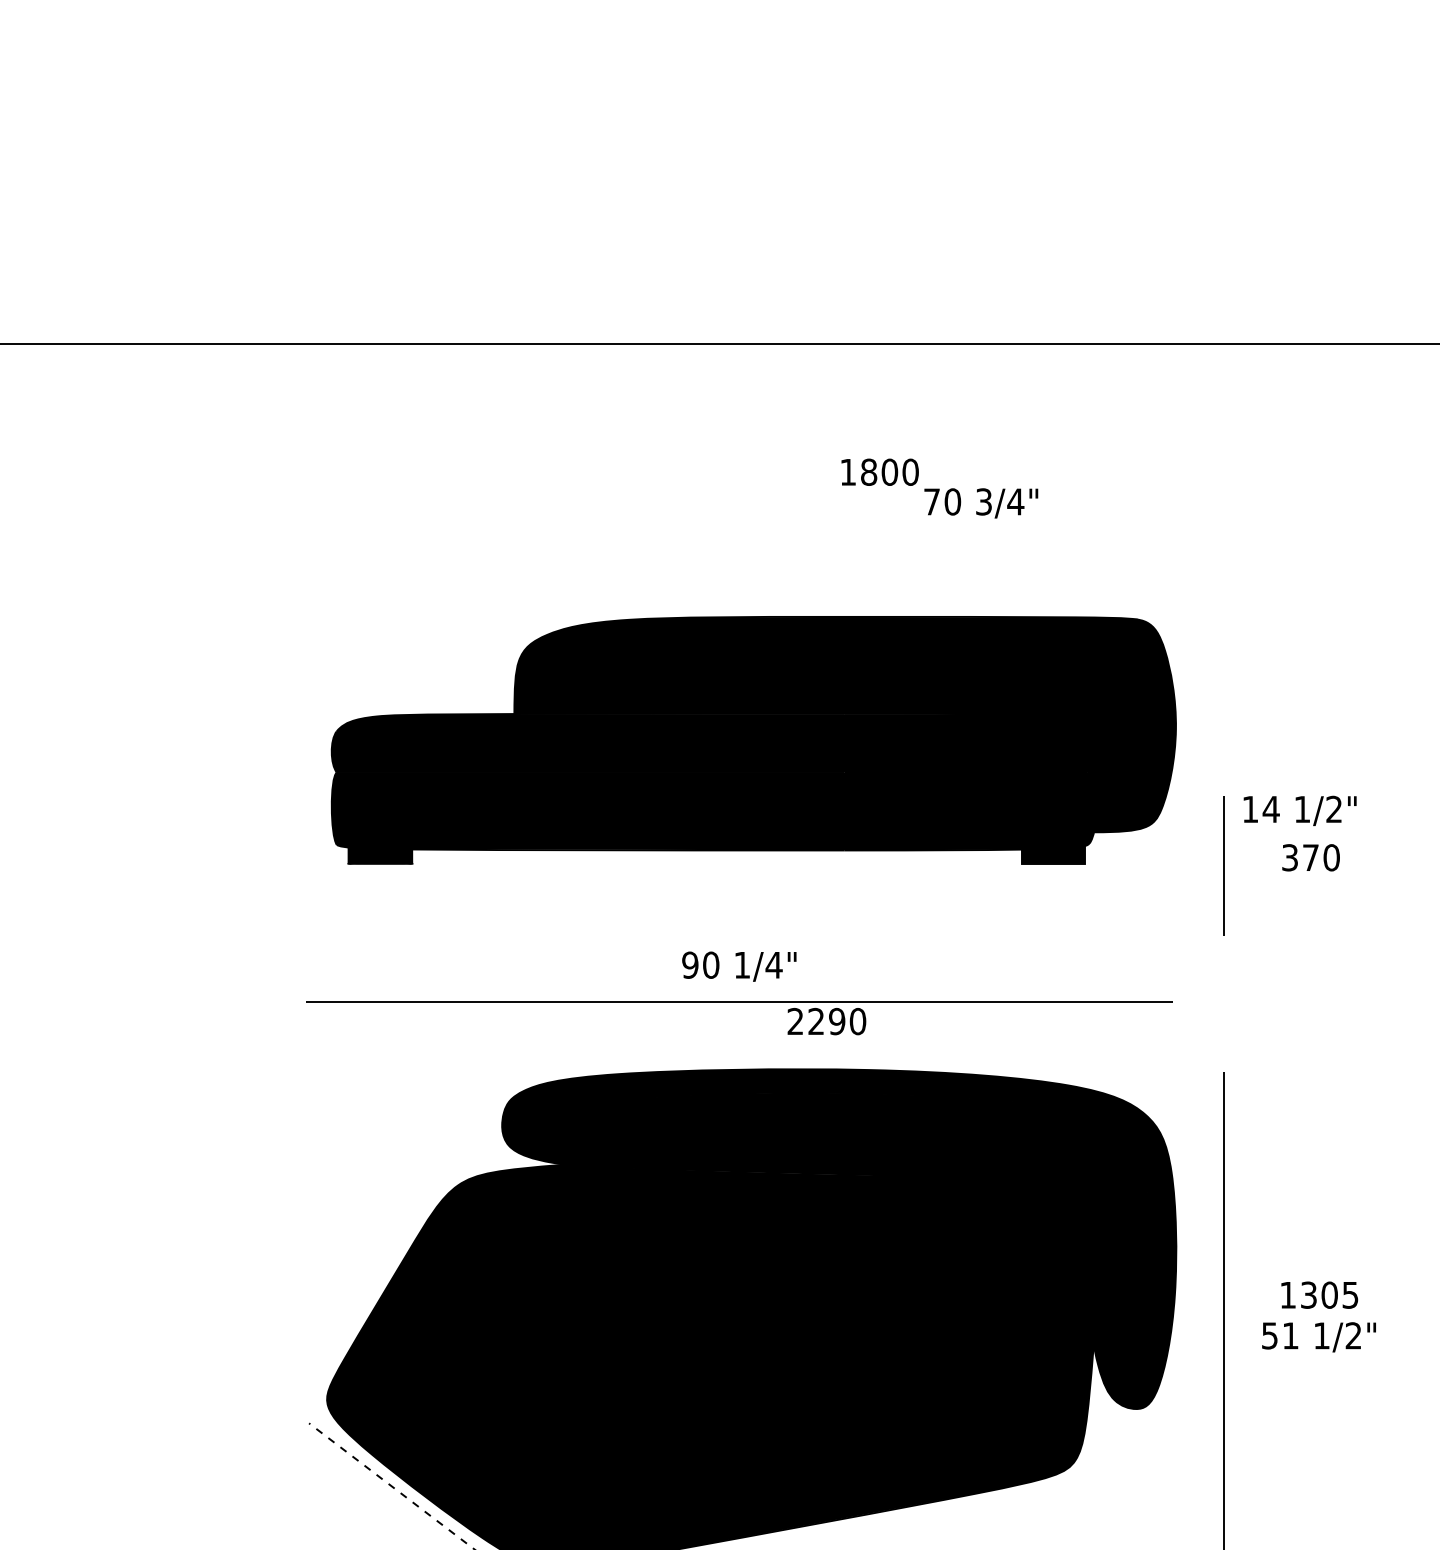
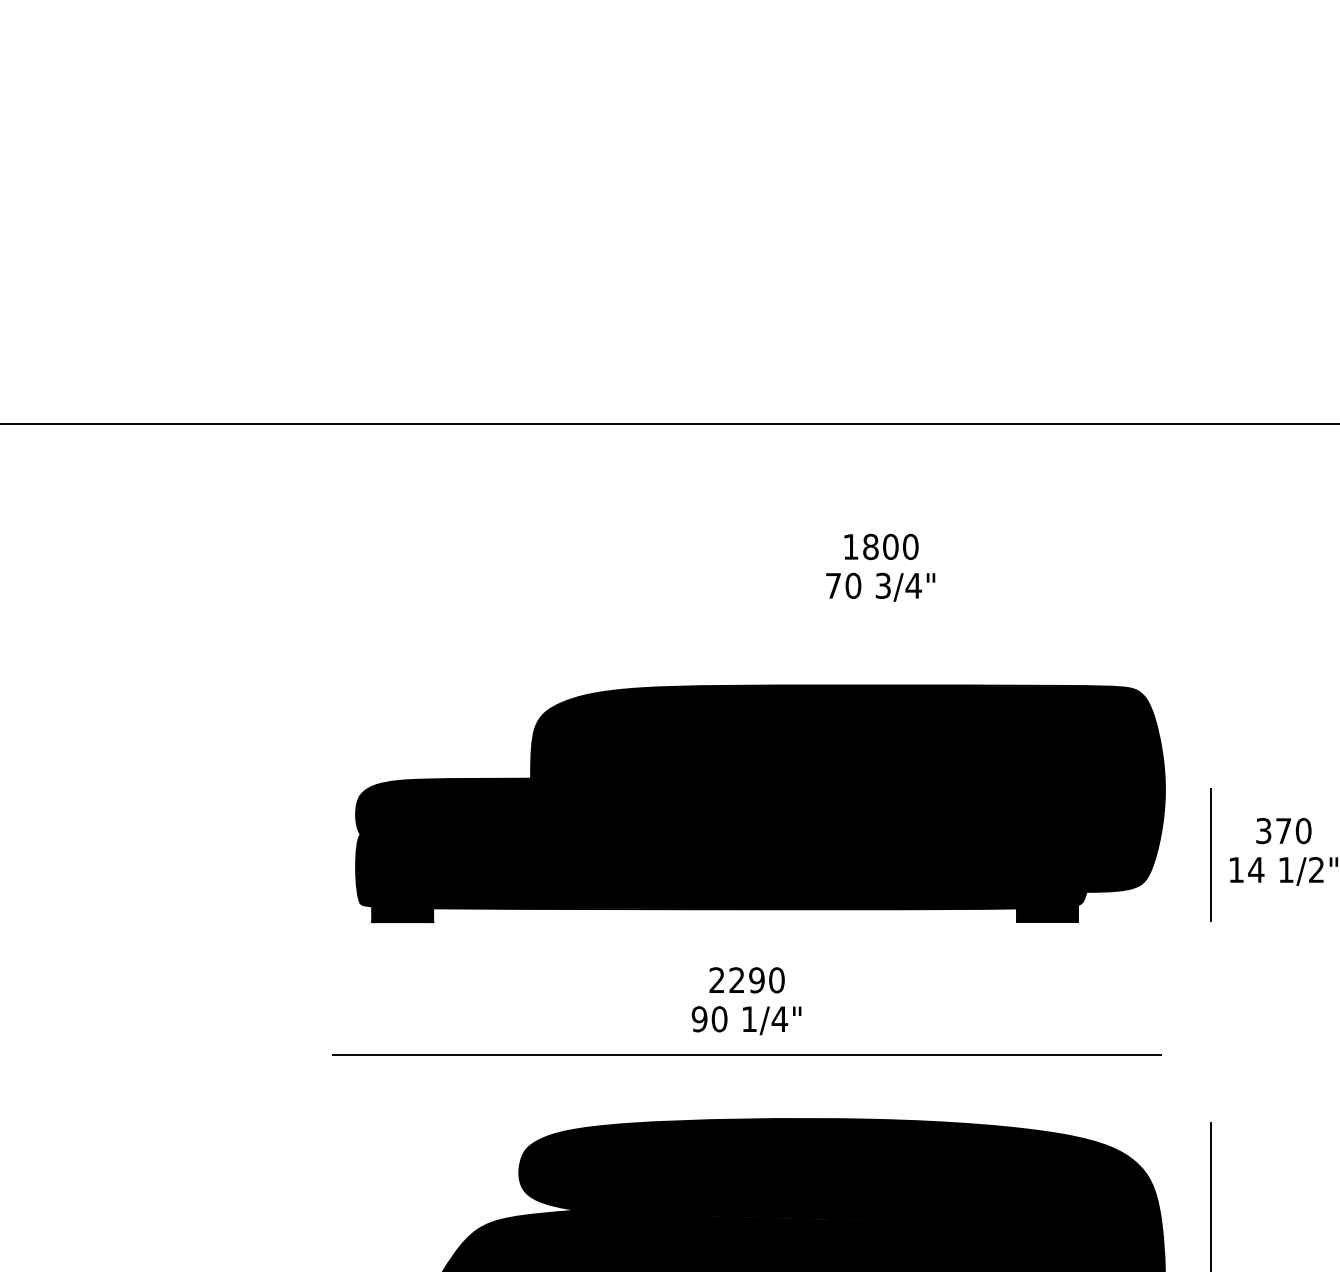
text: (981, 503) -> (880, 587), moved
text: (1310, 857) -> (1283, 830), moved
line: (1223, 865) -> (1210, 854), moved
text: (826, 1021) -> (746, 980), moved

